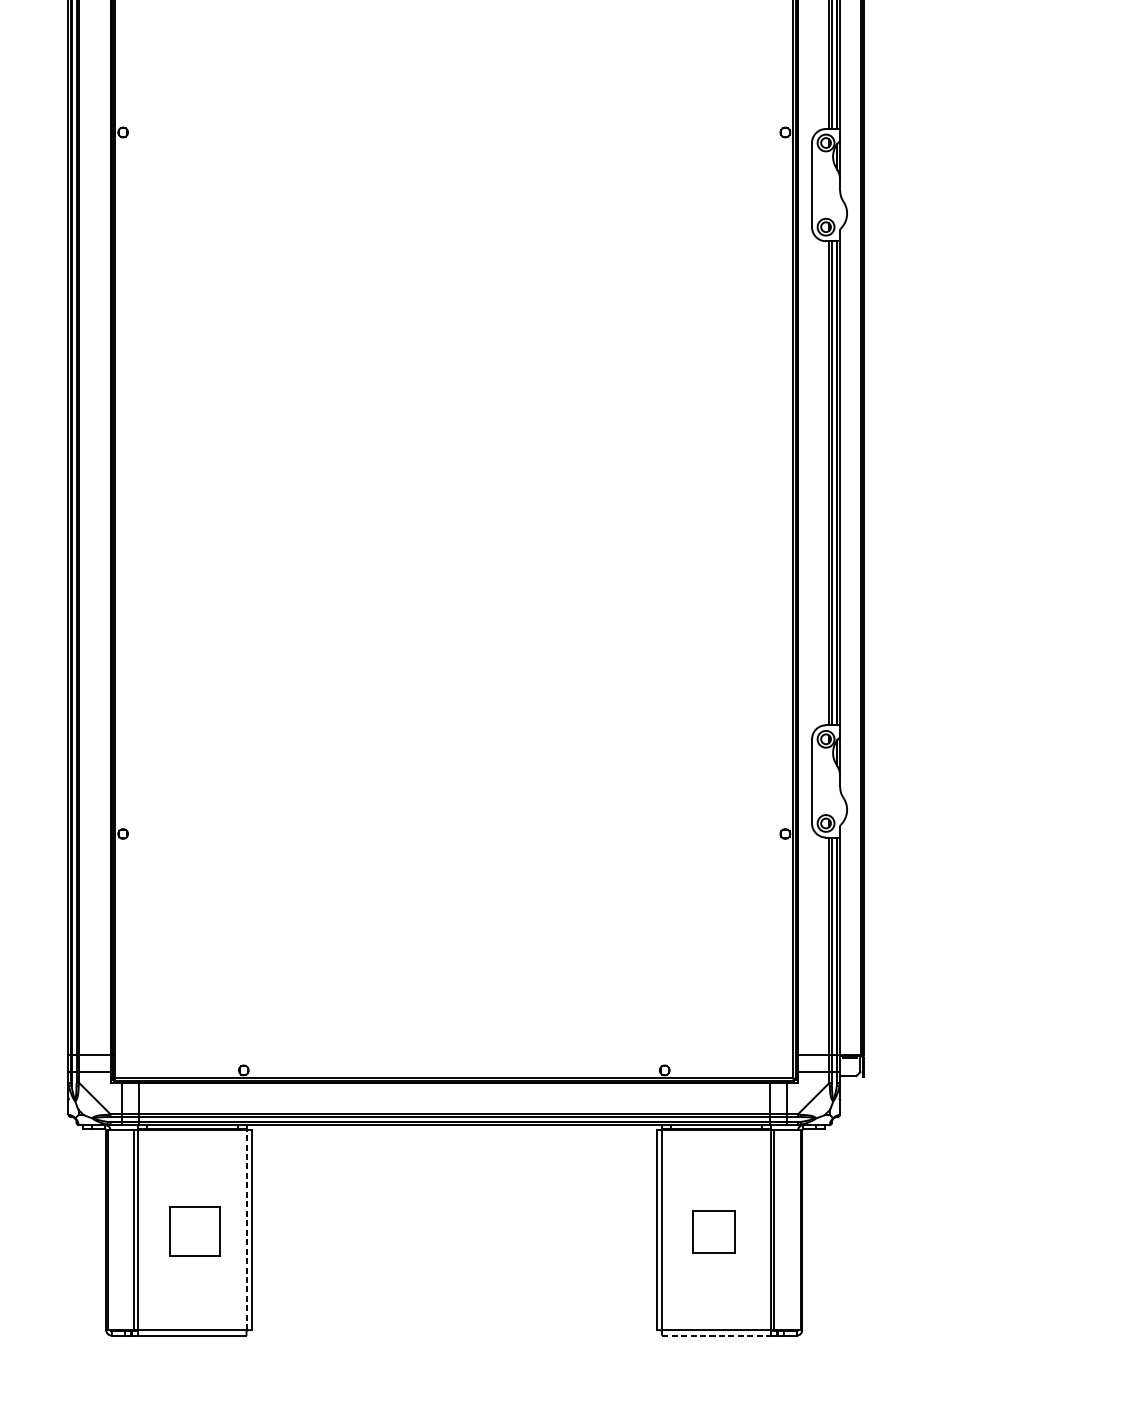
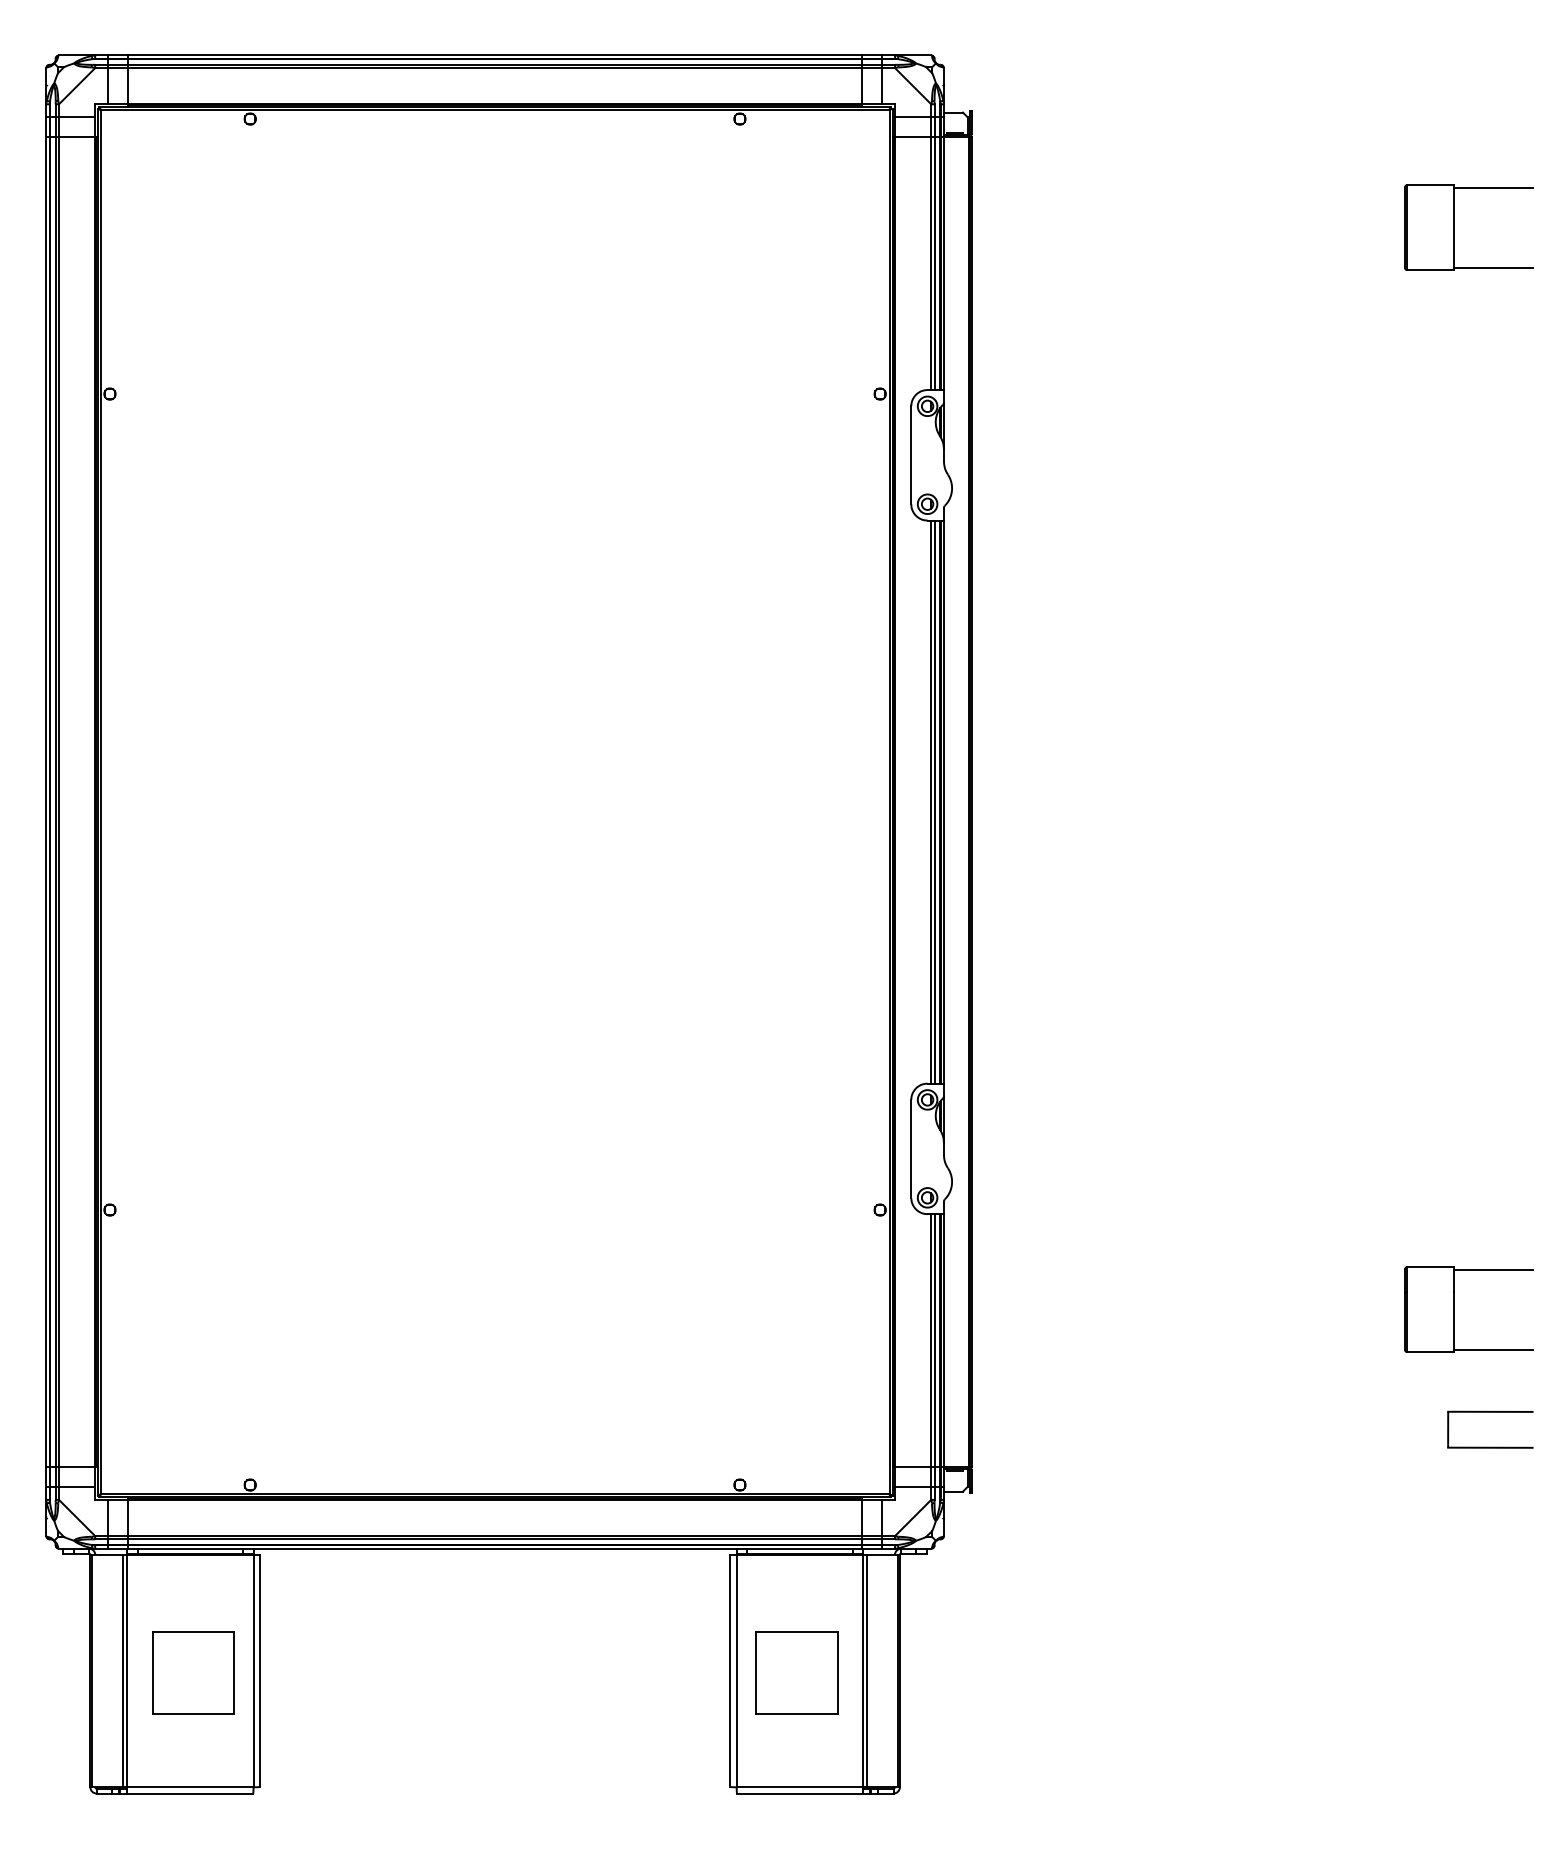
line: (246, 1229) -> (253, 1670), dashed -> solid
part: (194, 1231) -> (193, 1672), size x1.43
part: (713, 1231) -> (796, 1672), size x1.67
line: (716, 1335) -> (800, 1793), dashed -> solid

